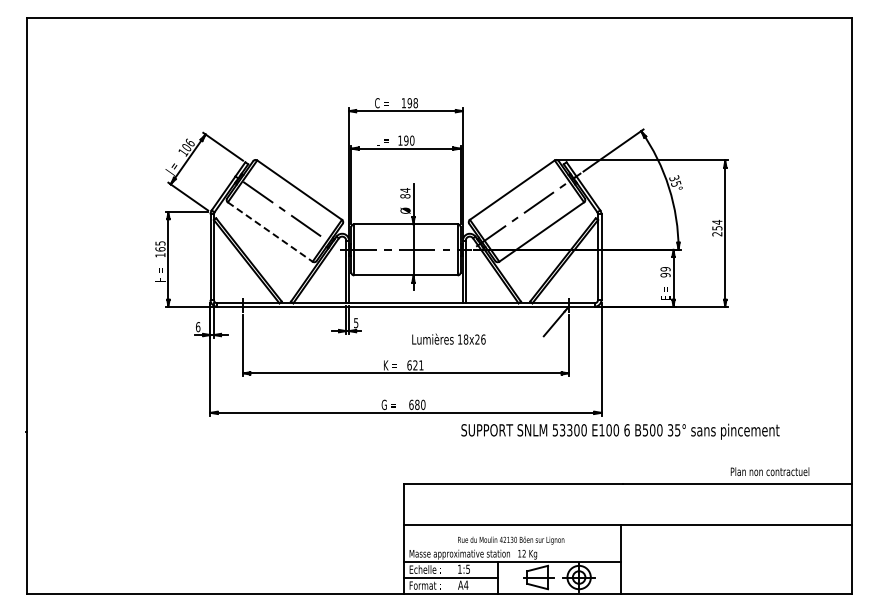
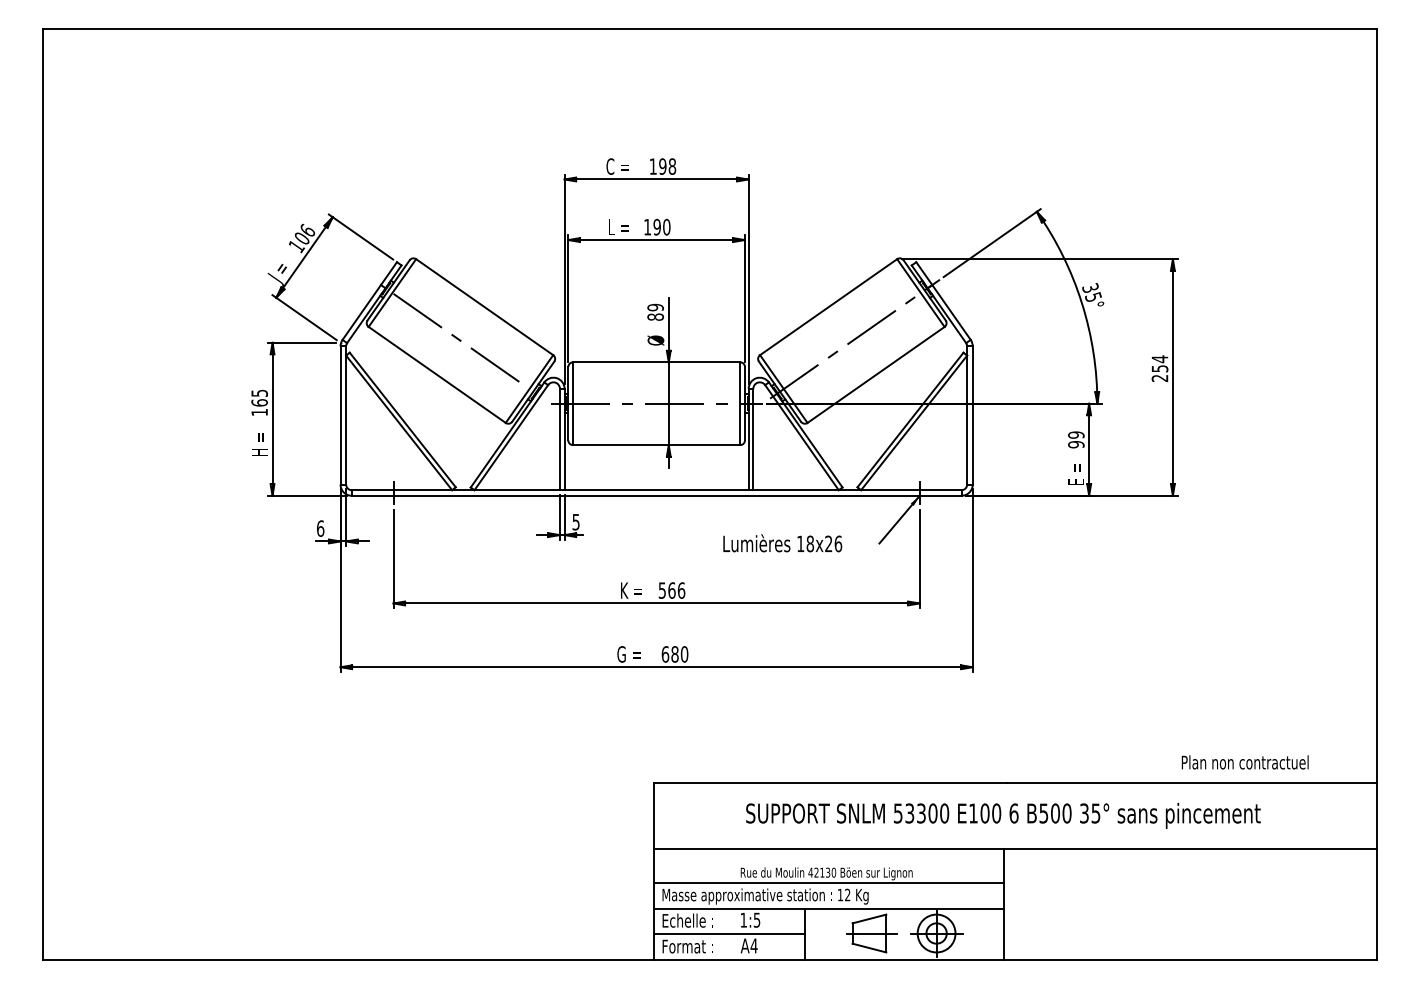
text: (405, 190) -> (655, 307), 84 -> 89
line: (270, 232) -> (437, 375), dashed -> solid
text: (448, 338) -> (781, 542), moved
text: (415, 365) -> (672, 590), 621 -> 566
text: (620, 431) -> (1003, 815), moved
line: (512, 546) -> (828, 883), added

